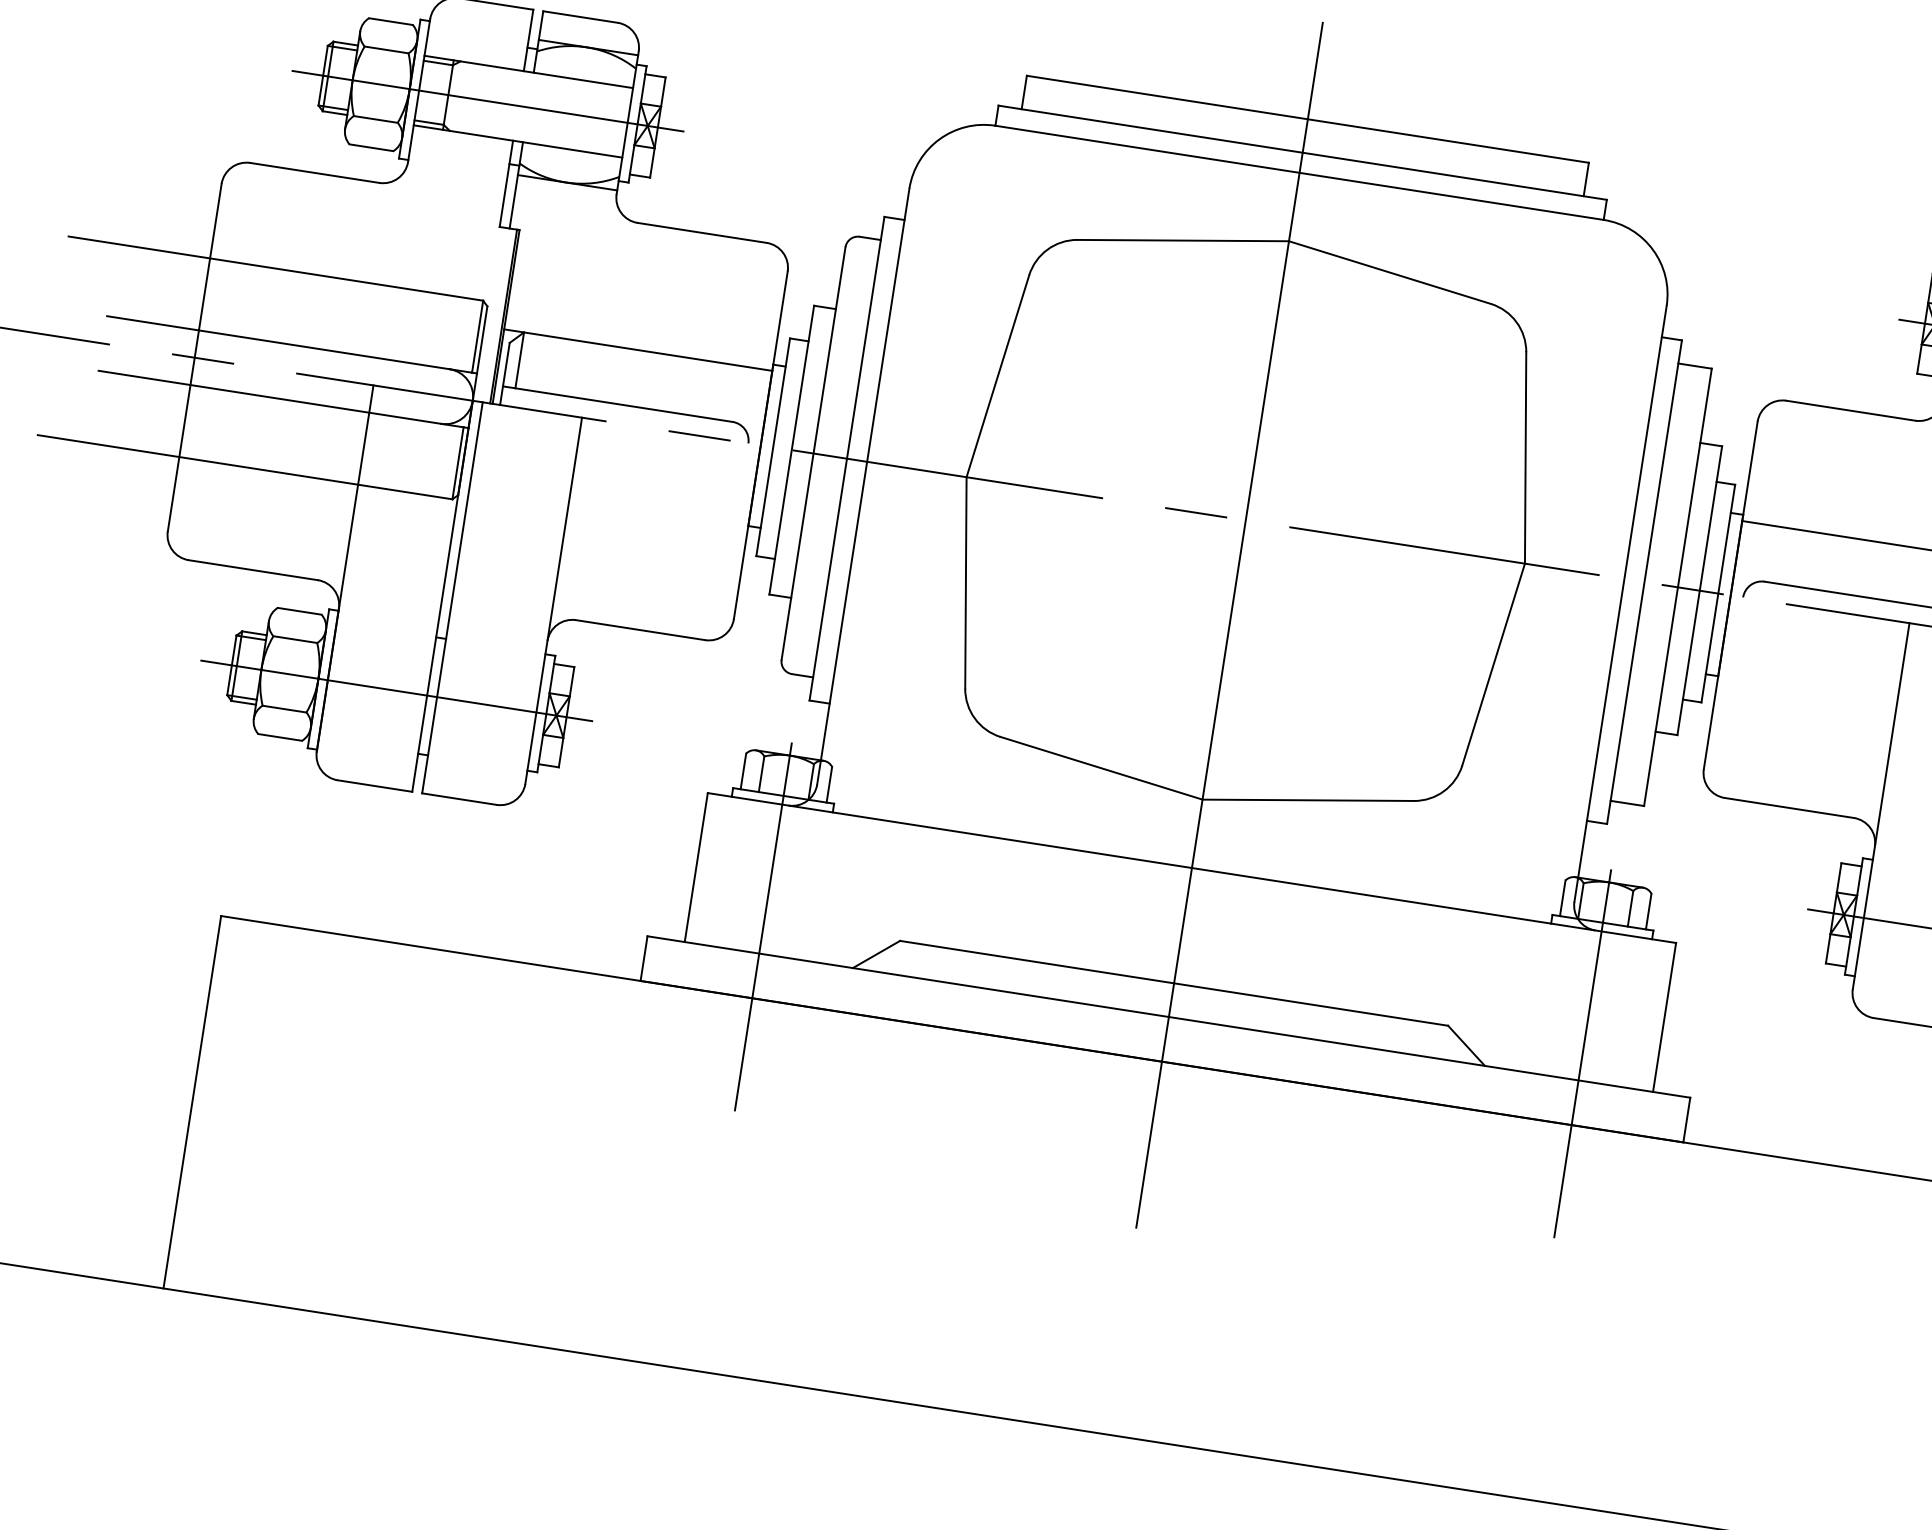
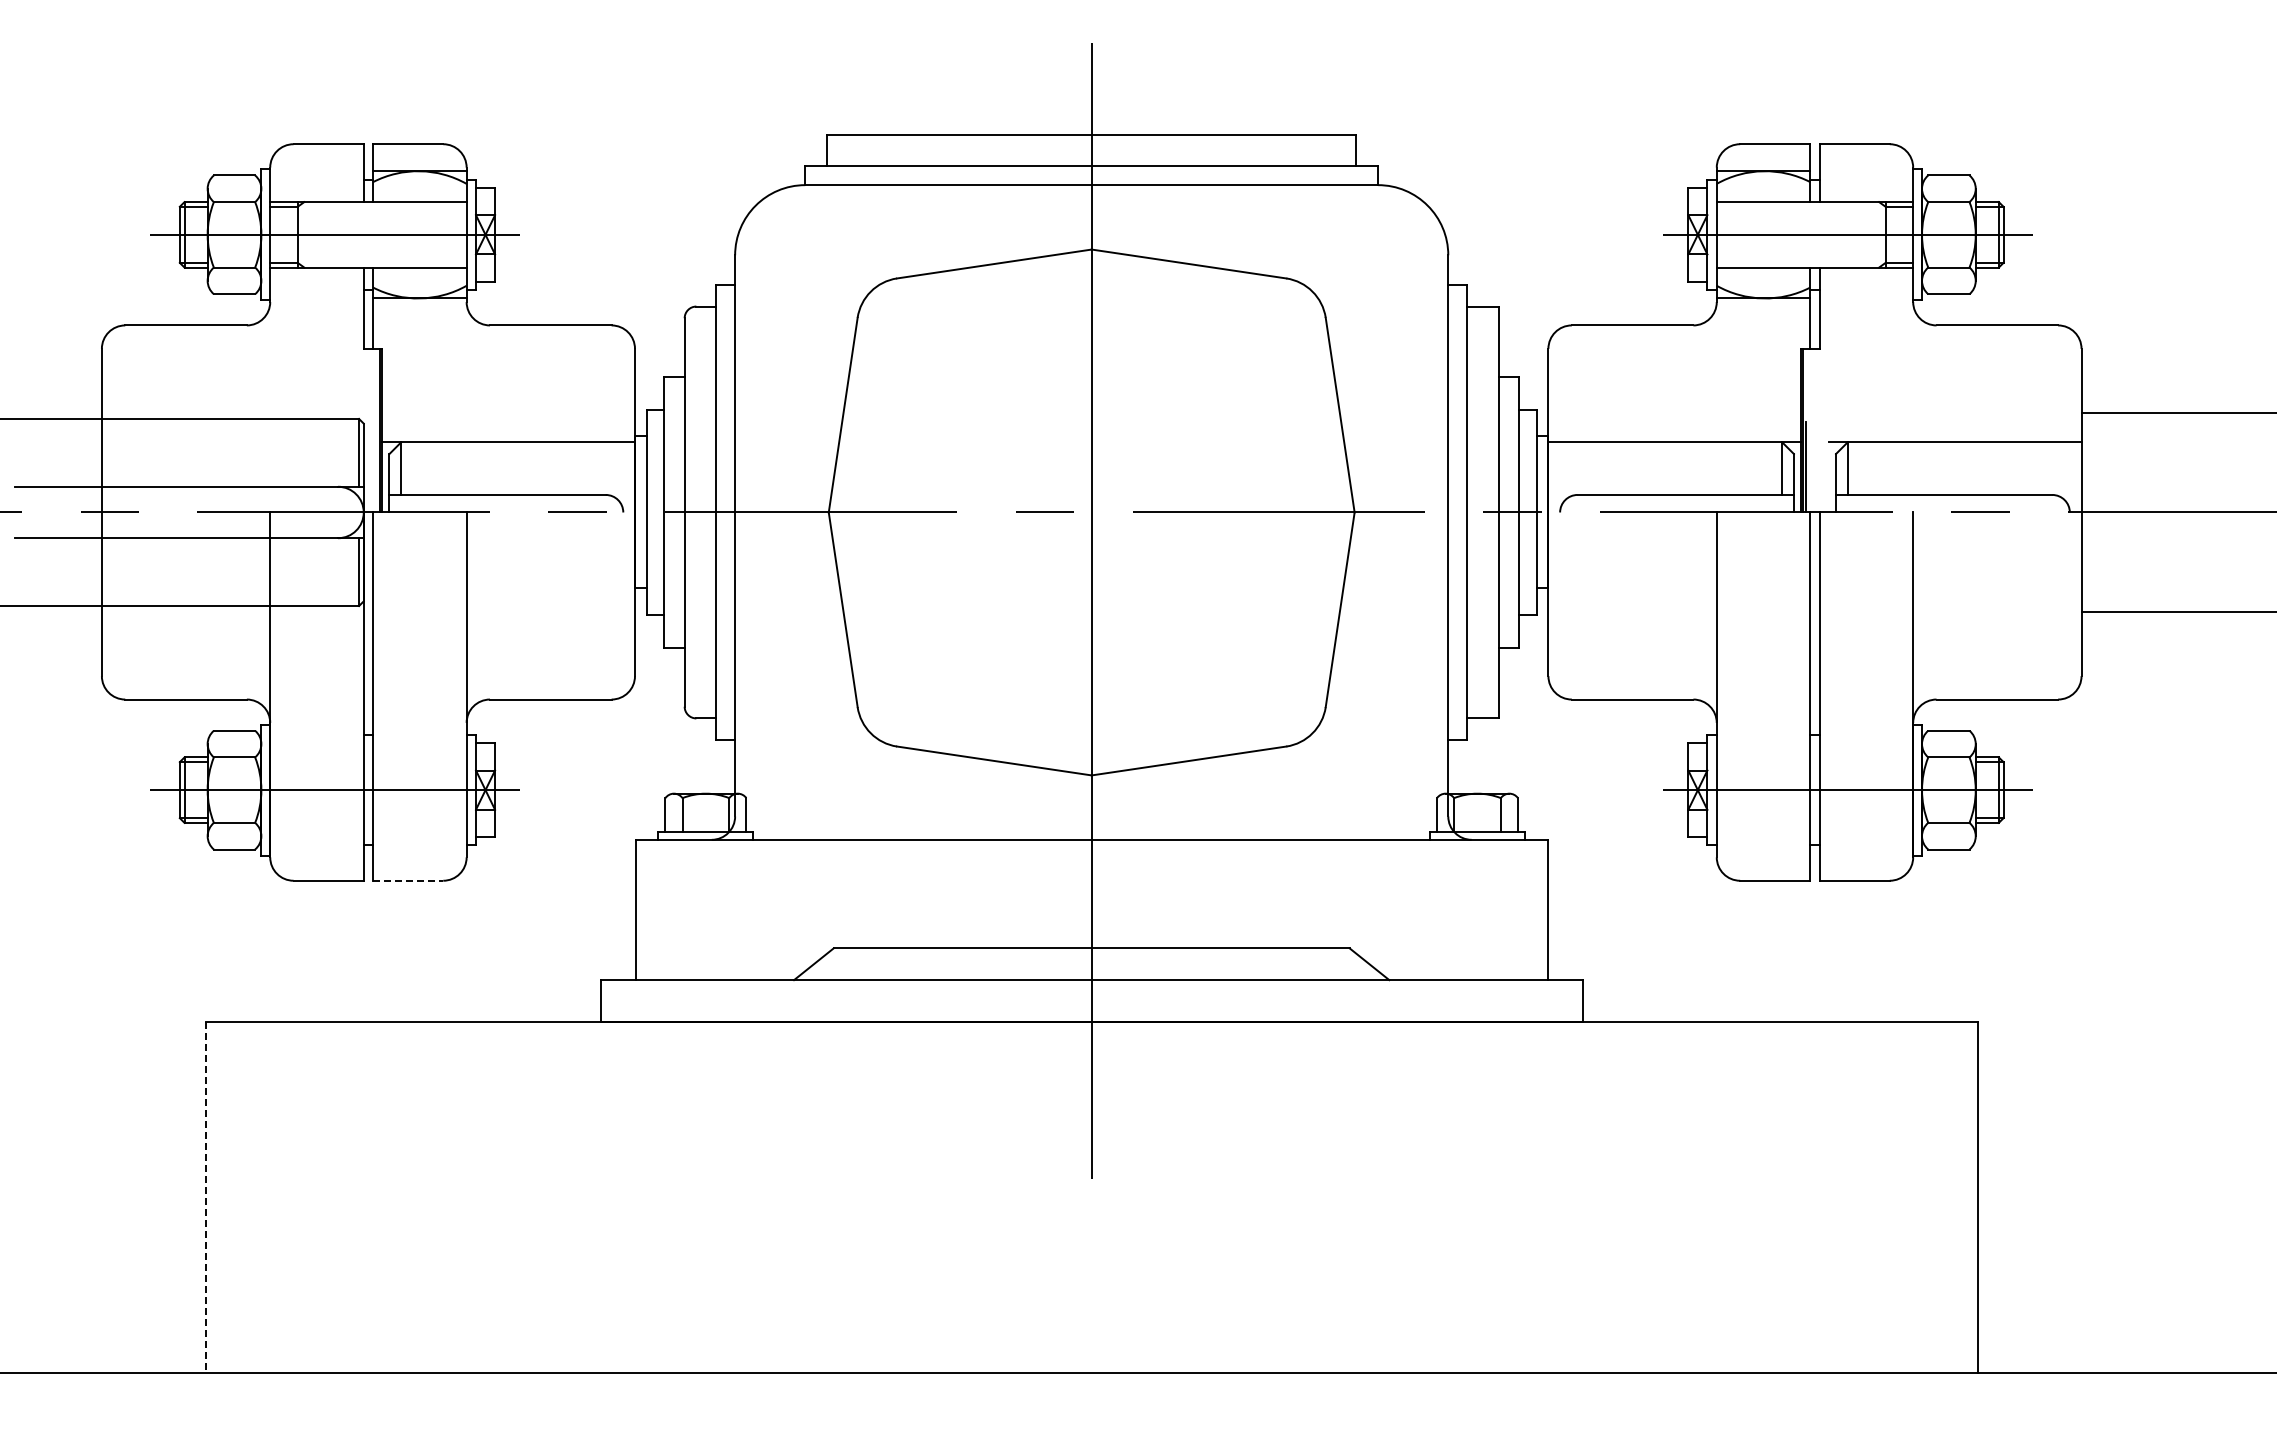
line: (459, 798) -> (408, 880), solid -> dashed
line: (763, 926) -> (705, 954), removed
line: (1582, 1053) -> (1477, 954), removed
line: (191, 1103) -> (205, 1198), solid -> dashed

